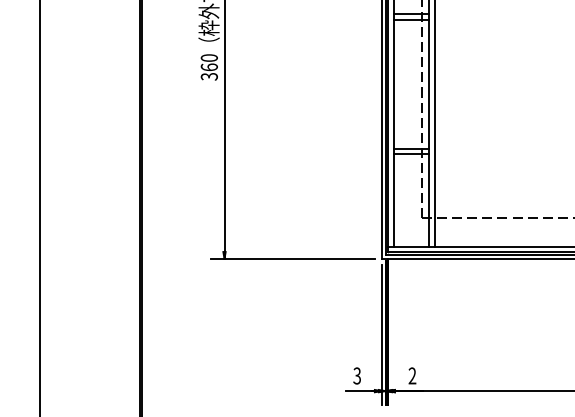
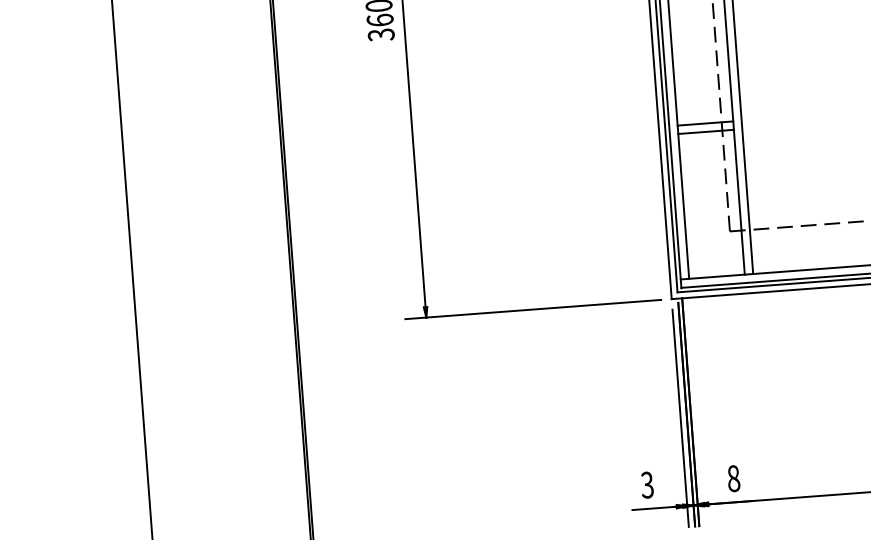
text: (412, 375) -> (733, 477), 2 -> 8

